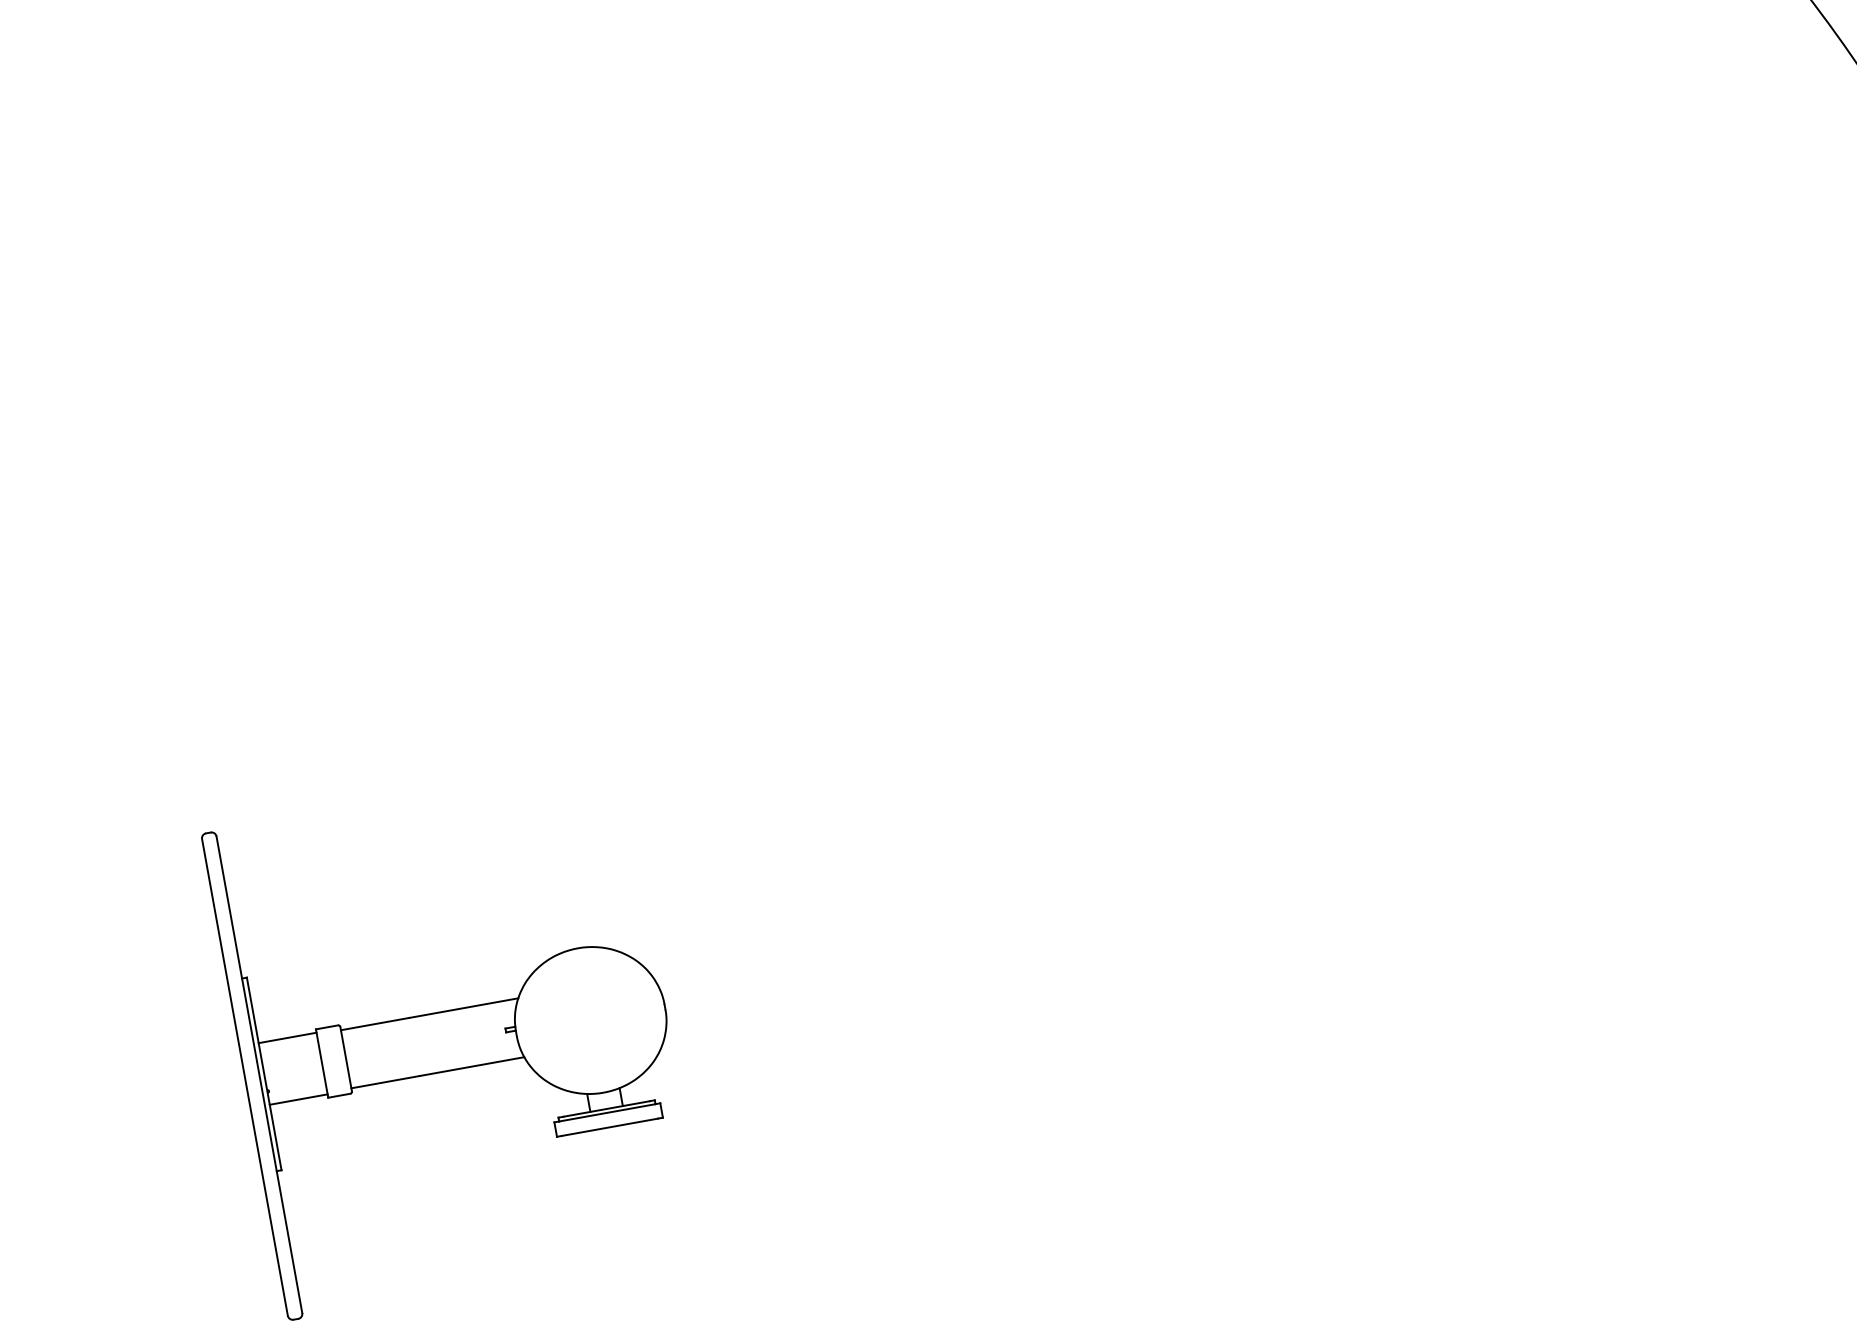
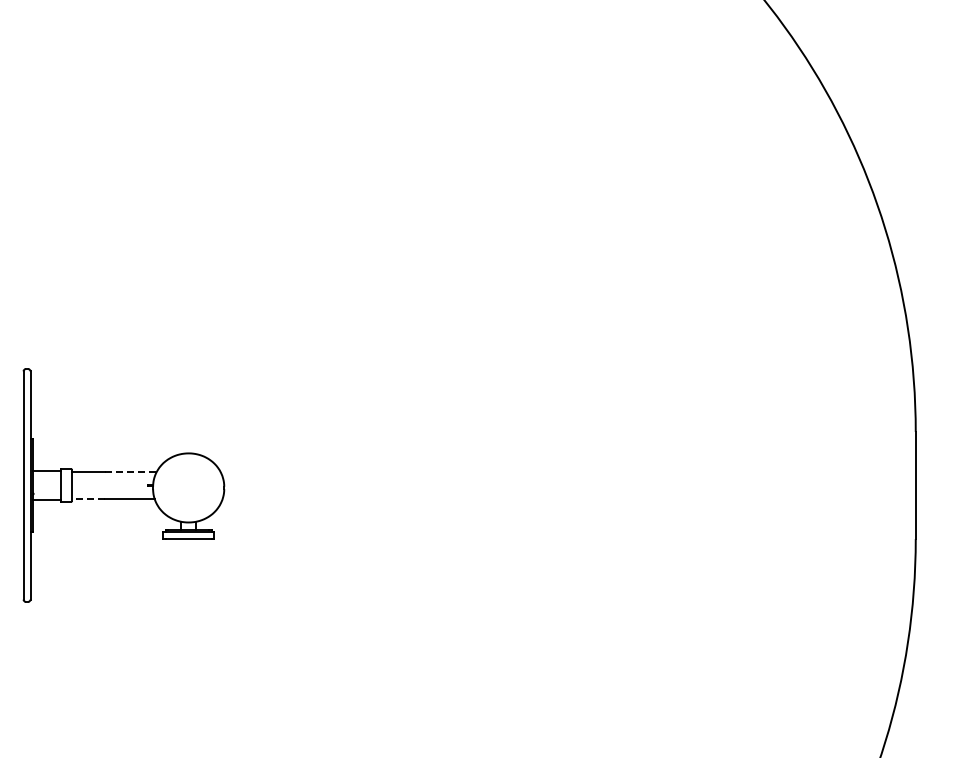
line: (465, 1007) -> (131, 471), solid -> dashed
line: (383, 1082) -> (87, 499), solid -> dashed

